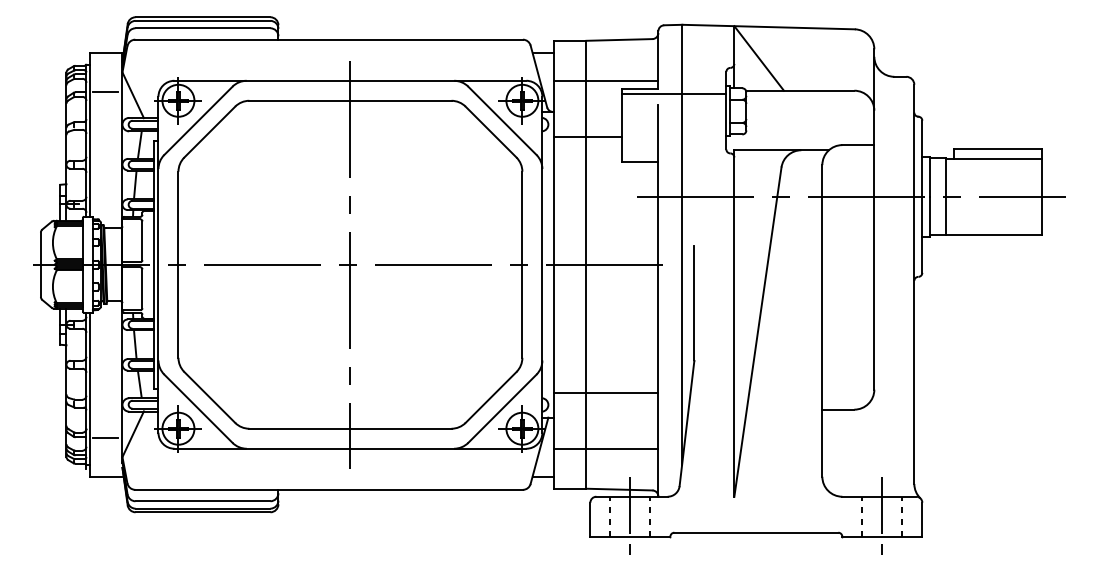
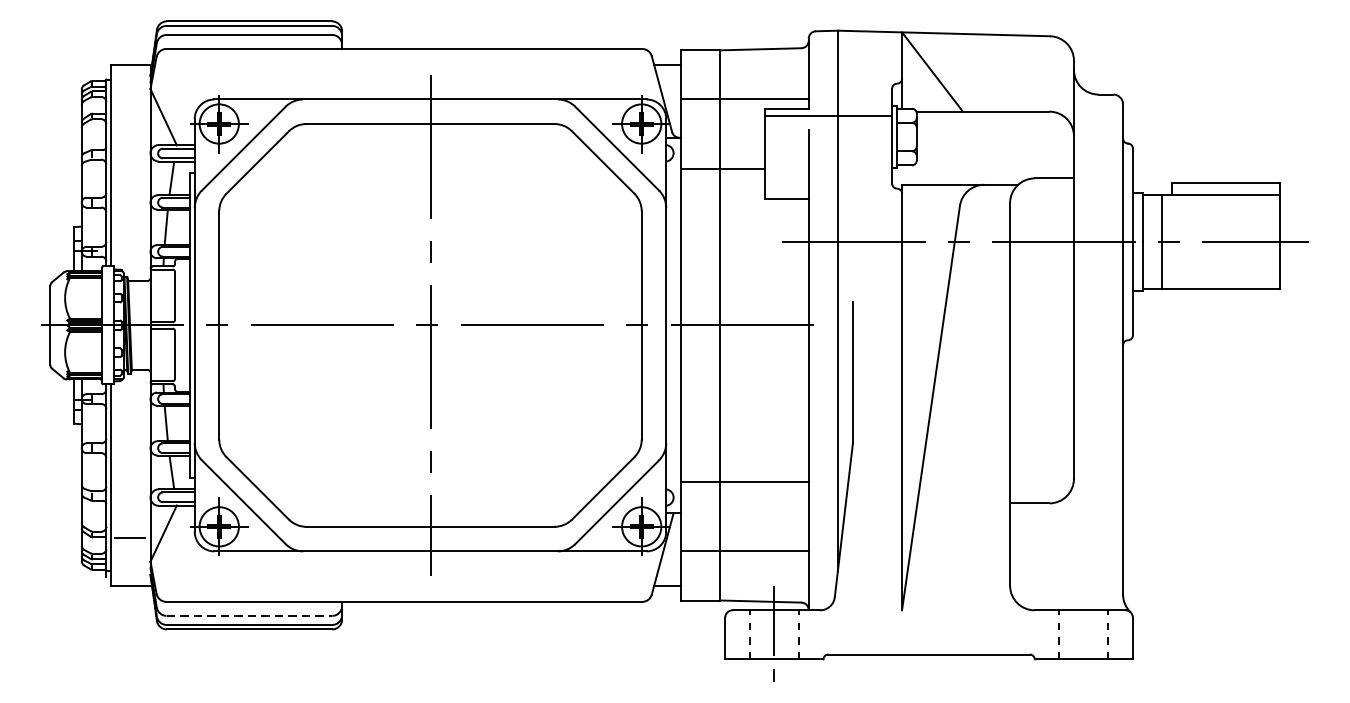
line: (105, 92) -> (129, 113), removed
line: (203, 501) -> (250, 616), solid -> dashed
line: (882, 516) -> (1083, 634), removed

